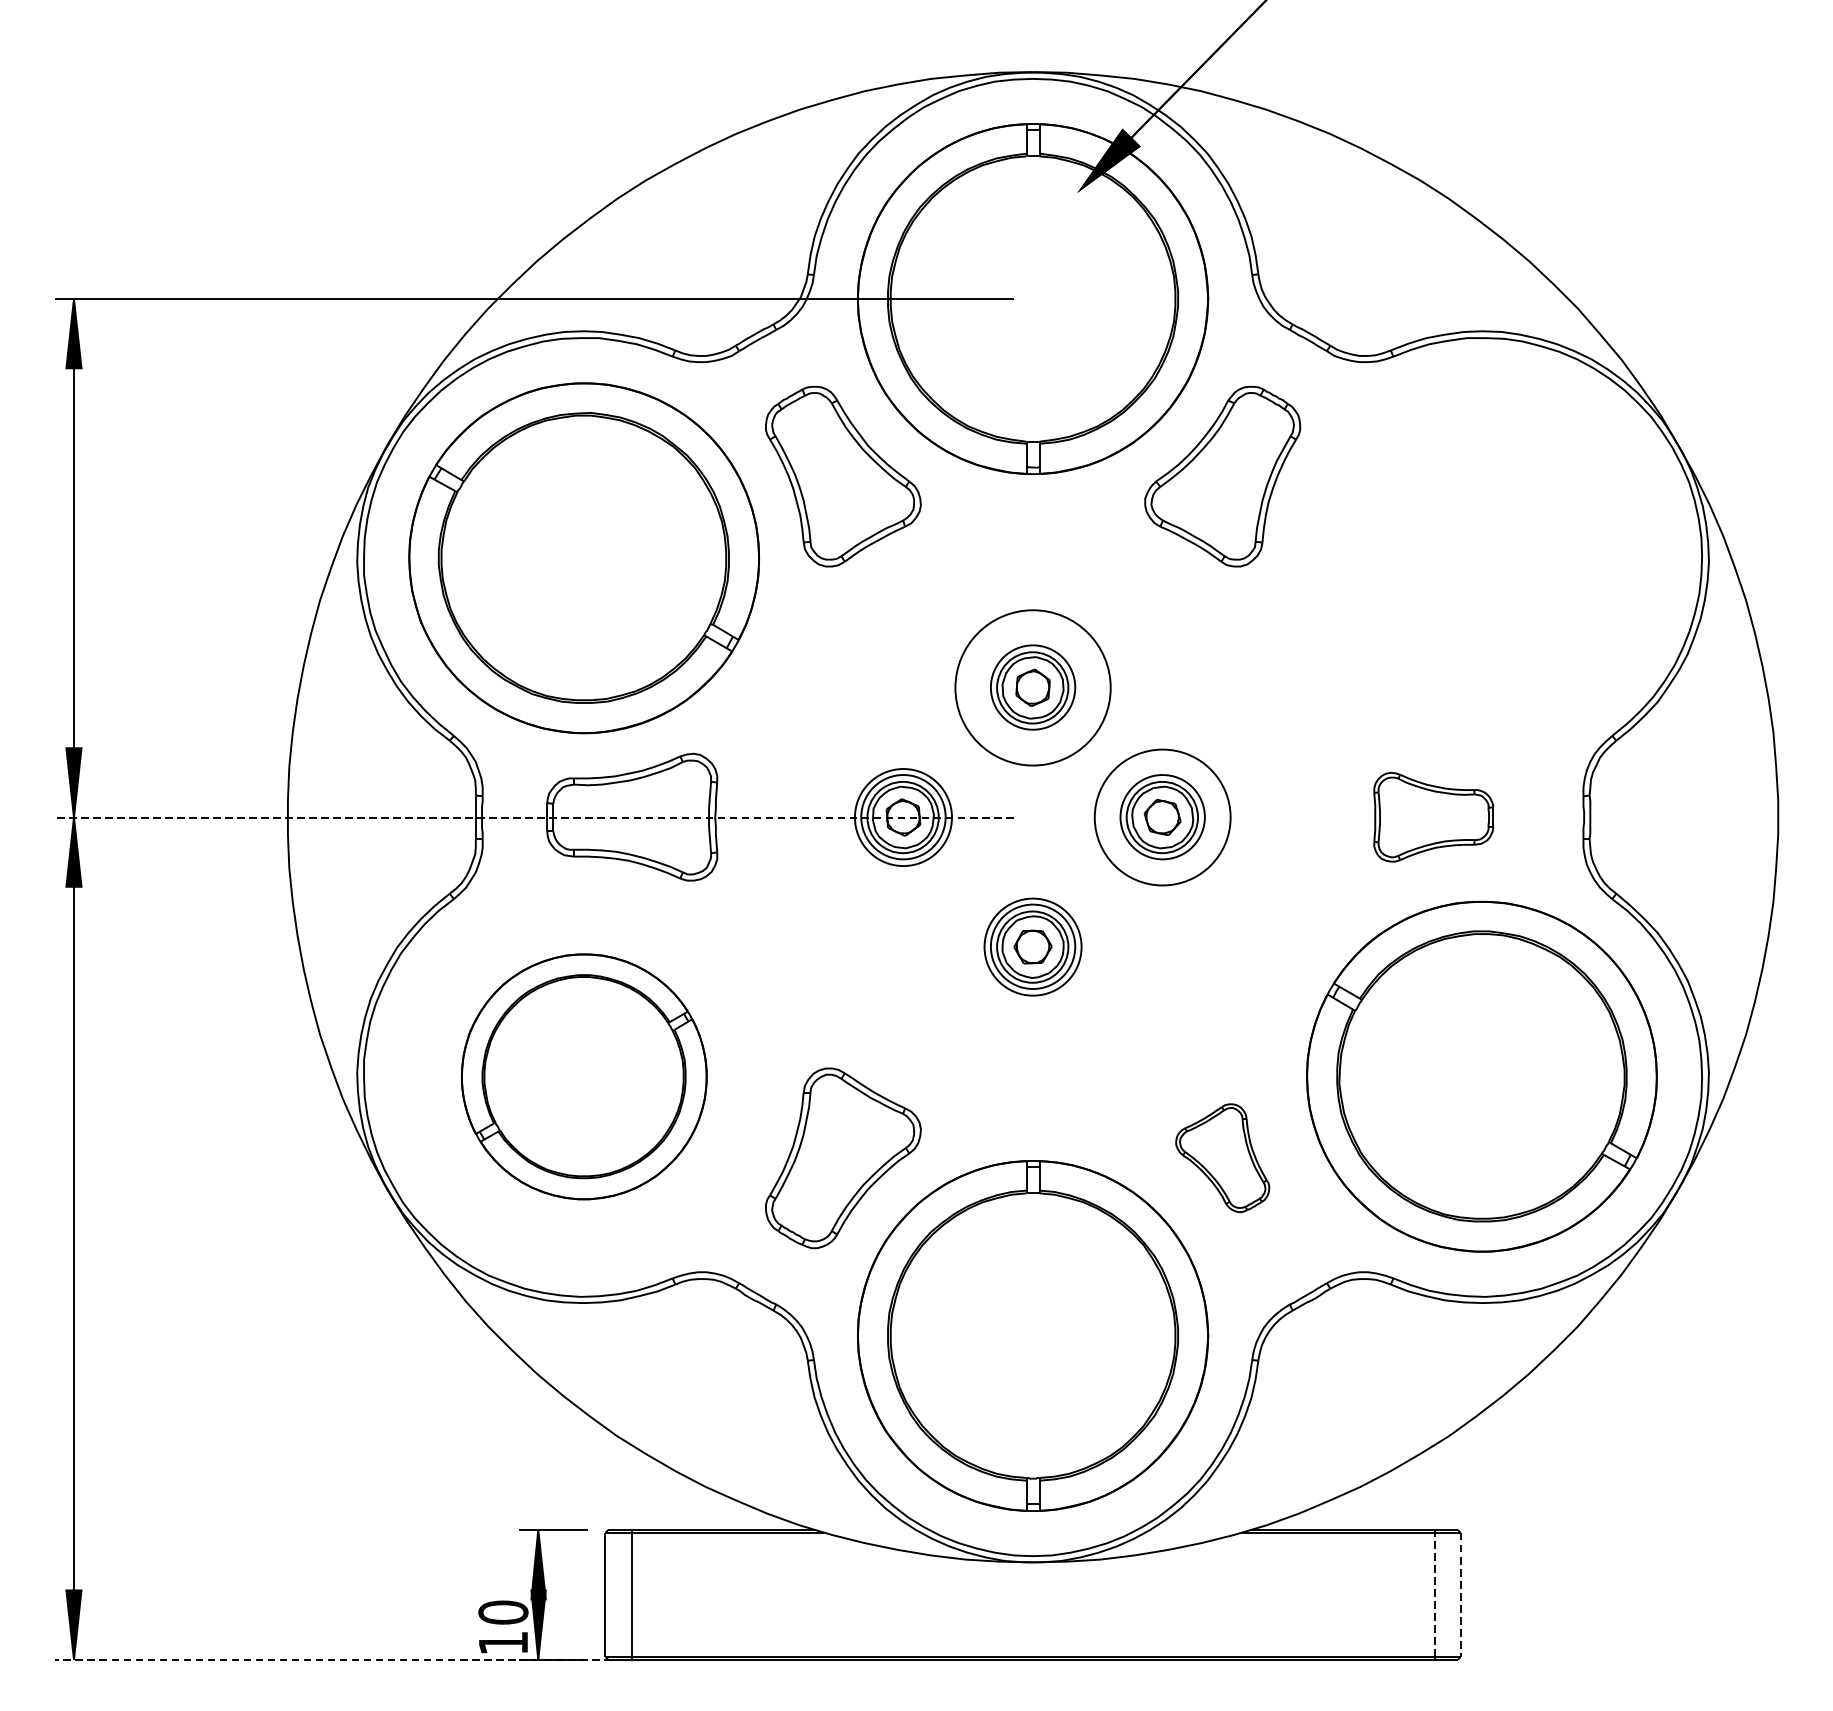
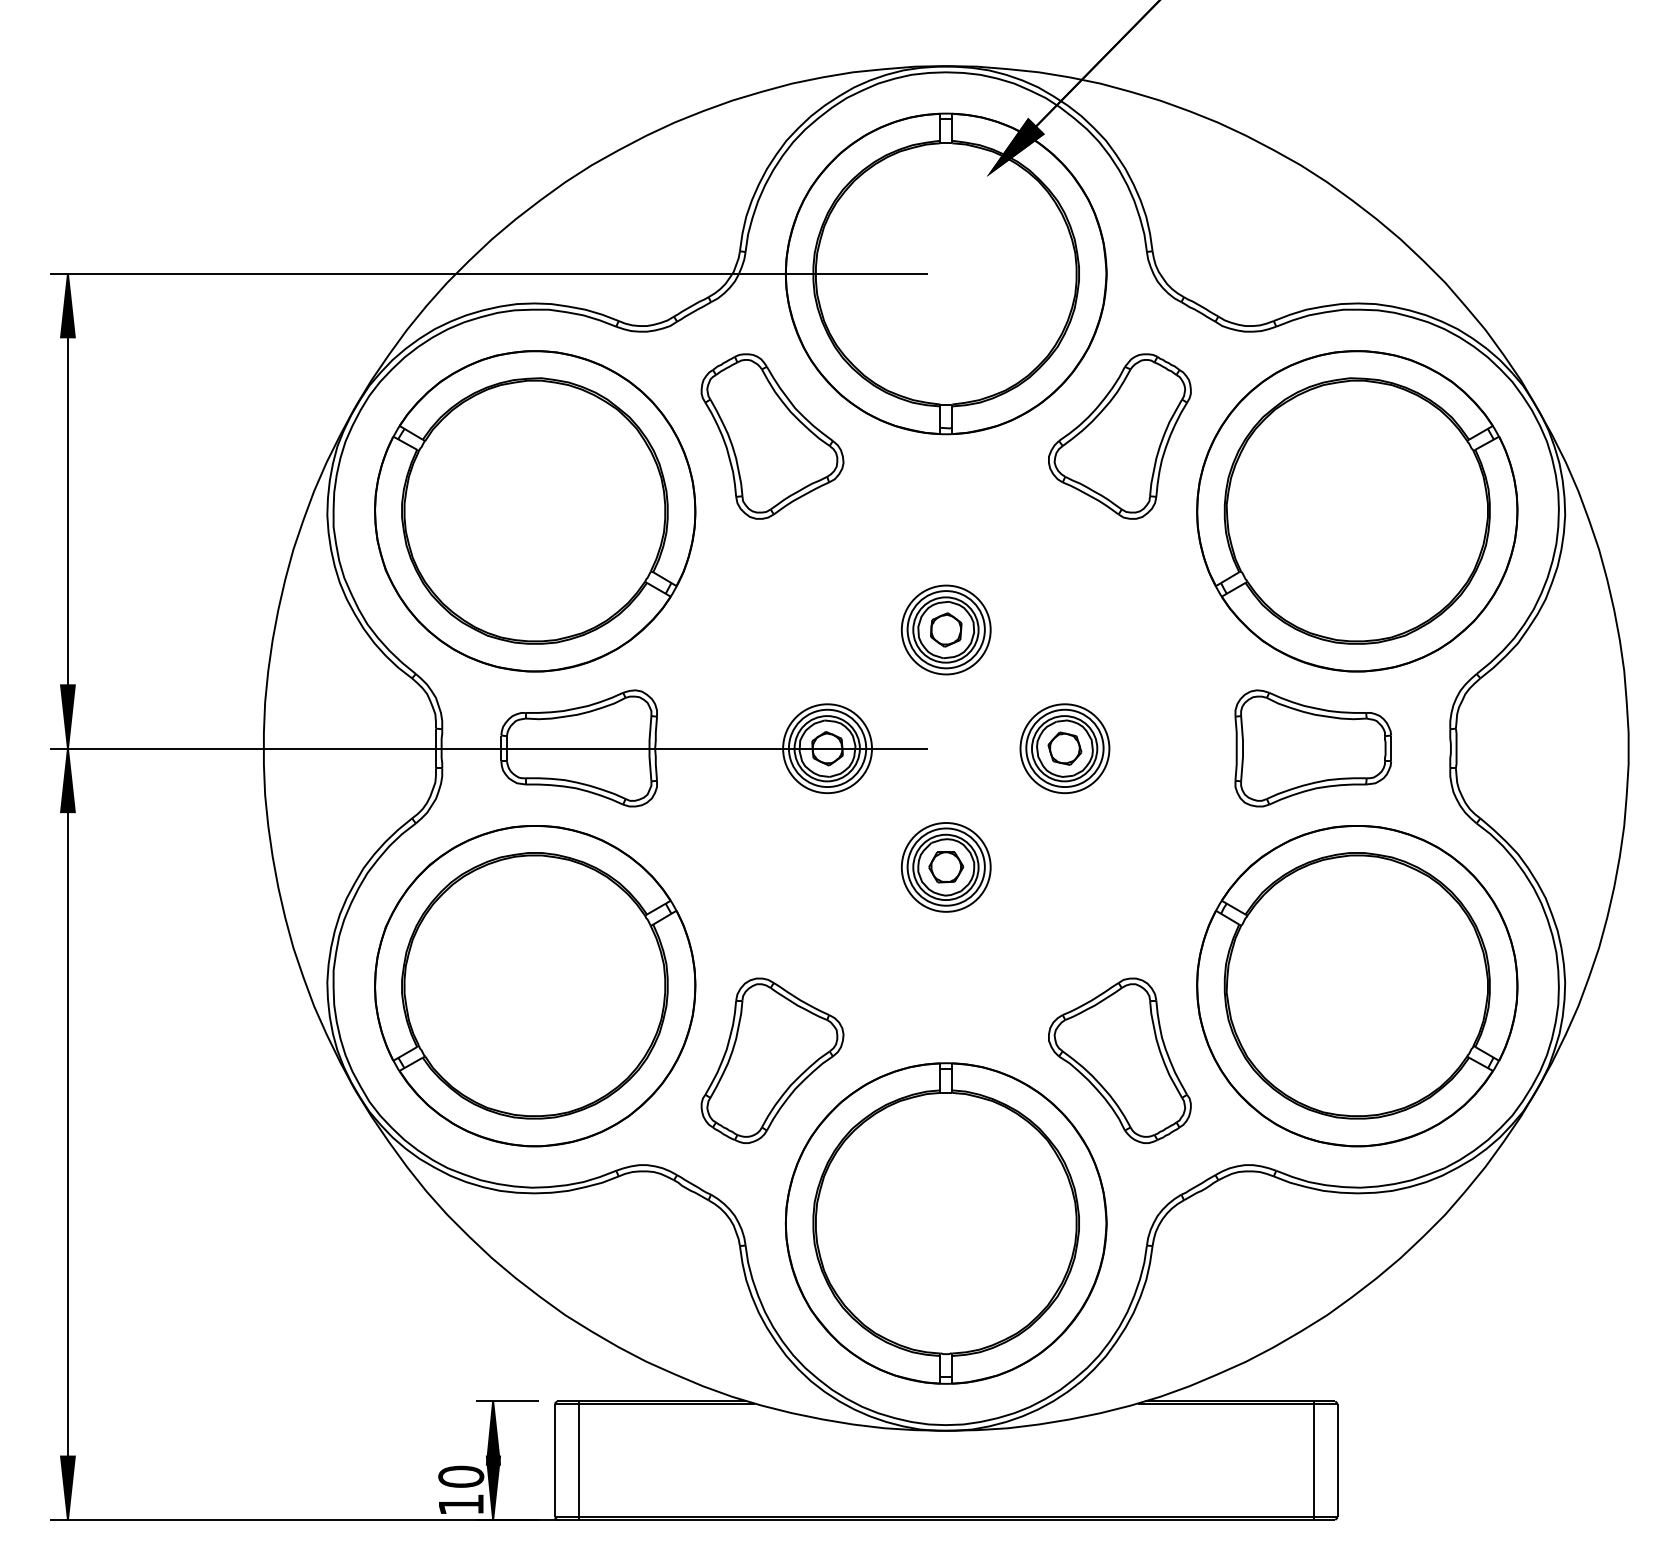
part: (1482, 558) -> (1357, 511), added
circle: (1032, 687) -> (945, 629), size x0.62
line: (534, 817) -> (489, 748), dashed -> solid
circle: (1162, 817) -> (1064, 748), size x0.71
part: (1433, 817) -> (1312, 748), size x1.43
part: (584, 1077) -> (535, 986), size x1.43
part: (1222, 1157) -> (1119, 1060), size x1.67
line: (1434, 1594) -> (1313, 1460), dashed -> solid
line: (1460, 1594) -> (1337, 1460), dashed -> solid
line: (333, 1659) -> (305, 1519), dashed -> solid

